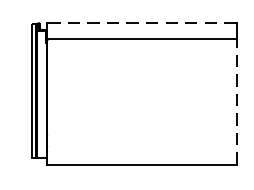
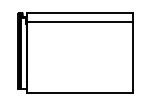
line: (141, 23) -> (79, 13), dashed -> solid
line: (237, 100) -> (133, 56), dashed -> solid

